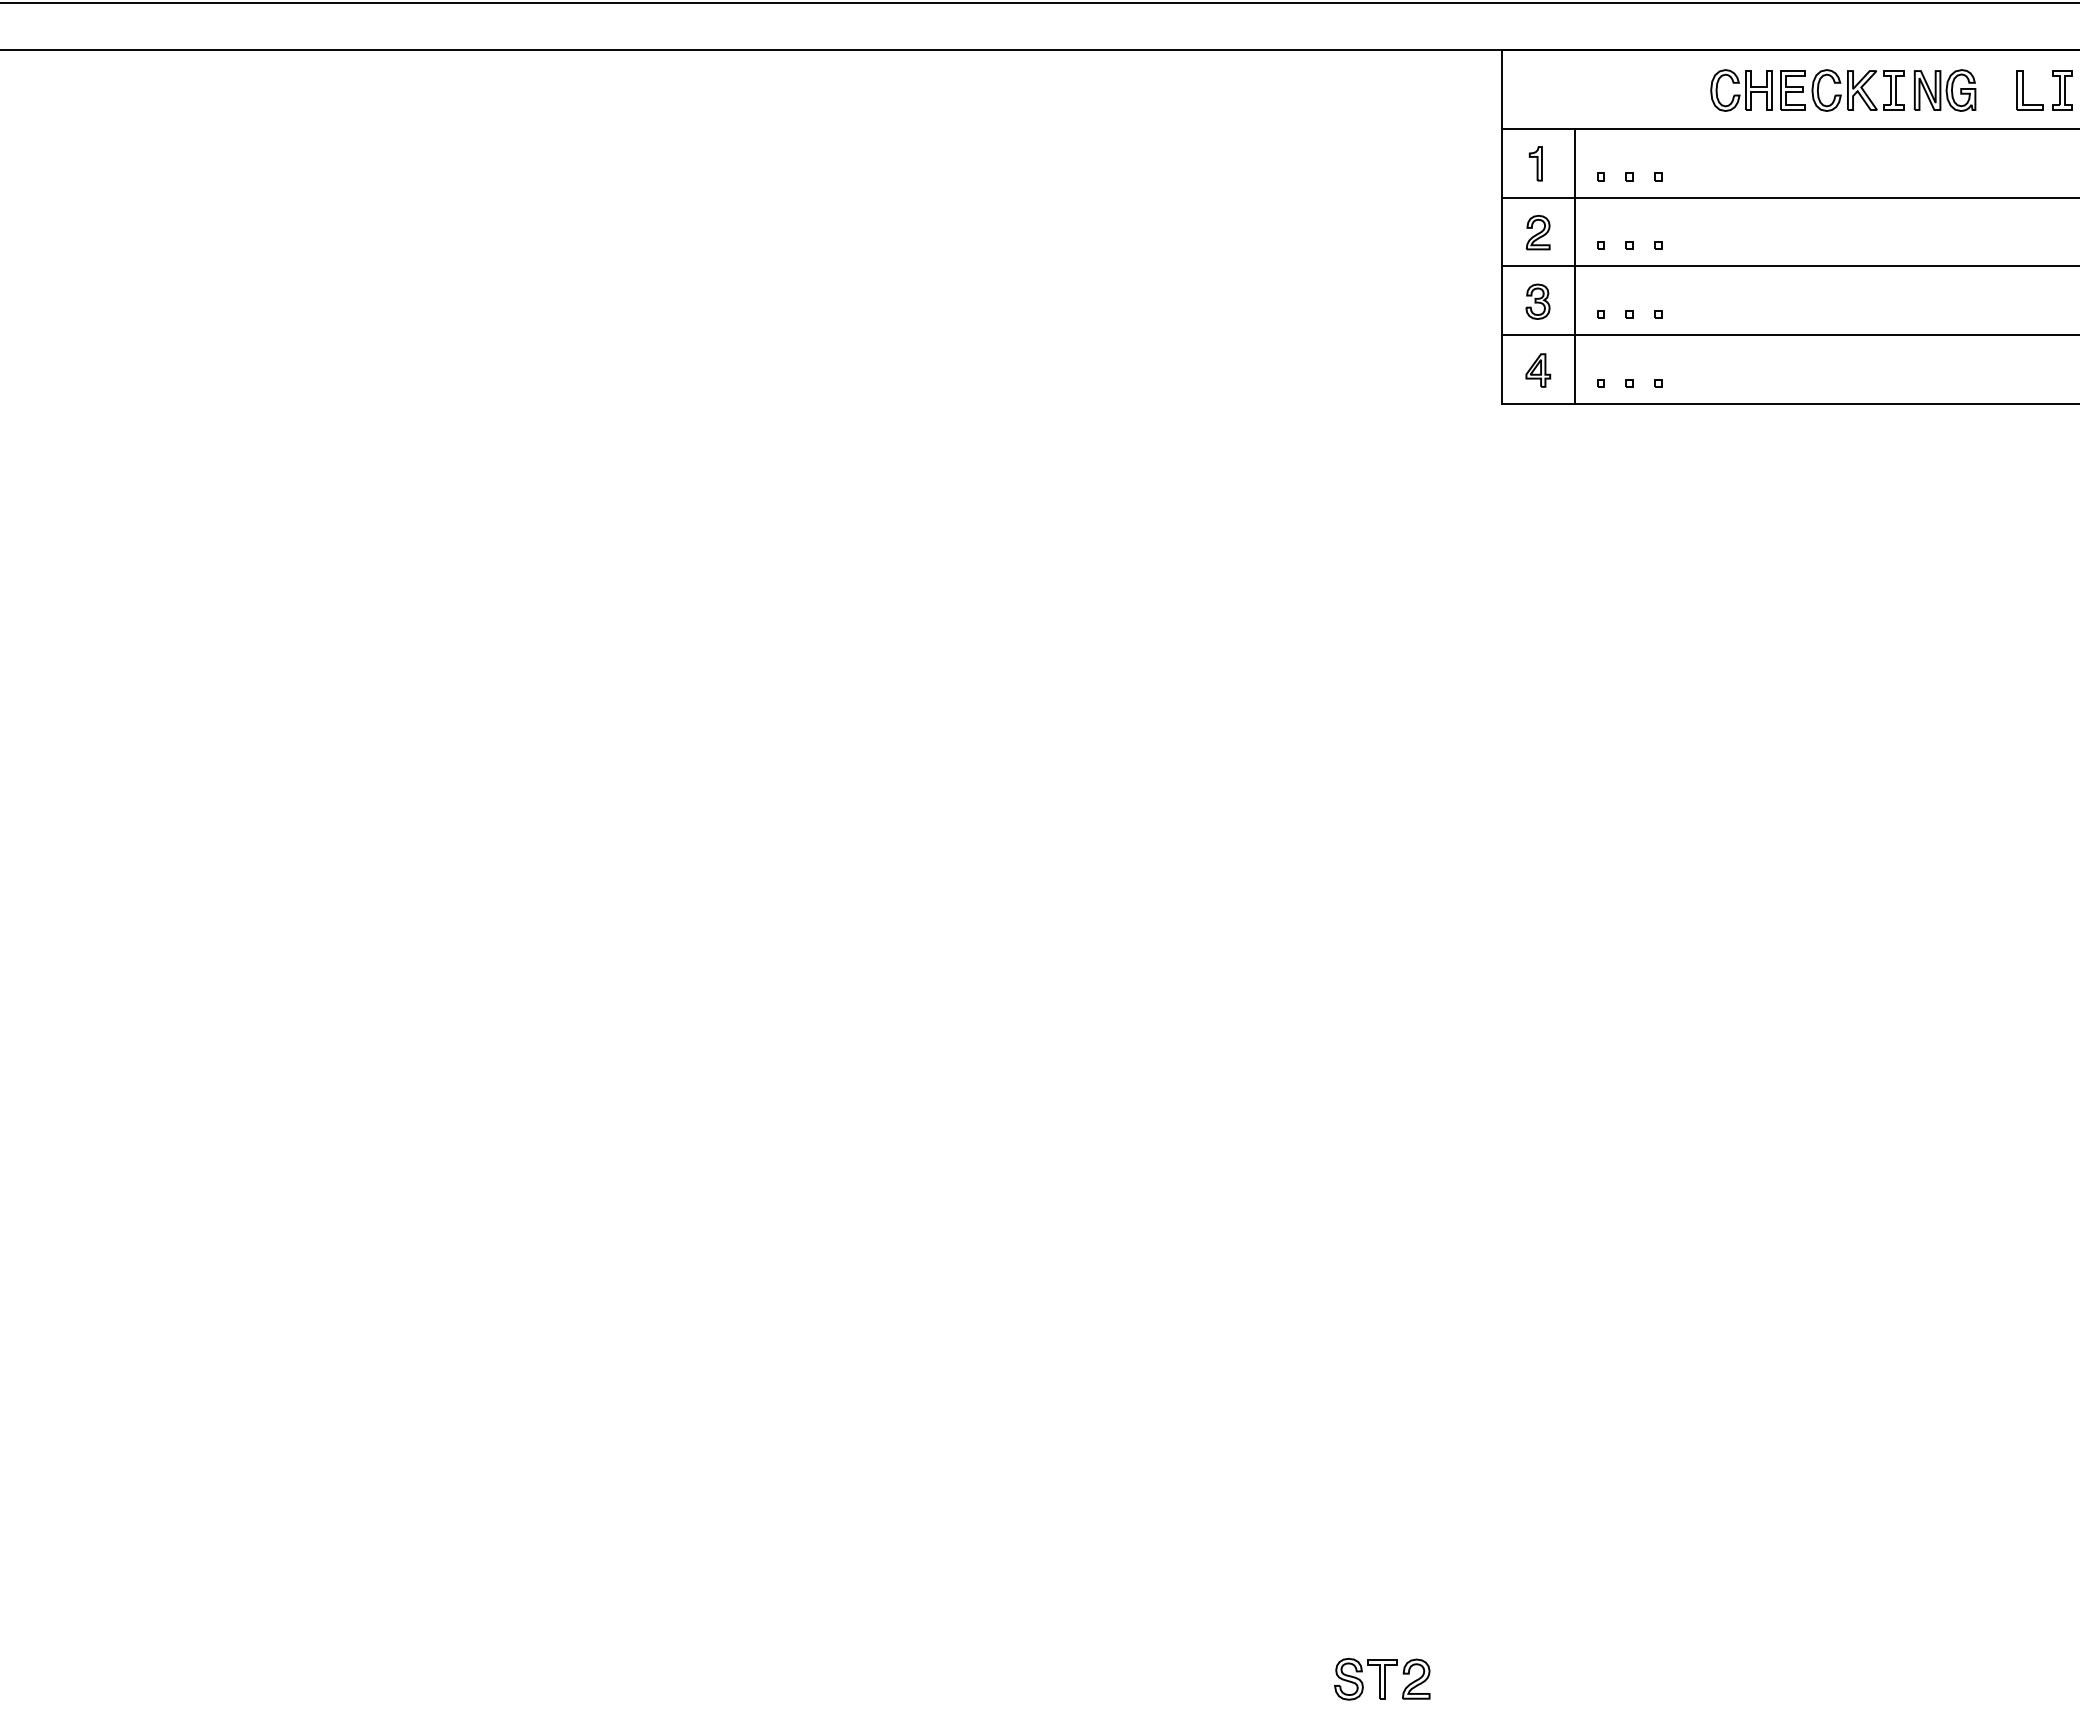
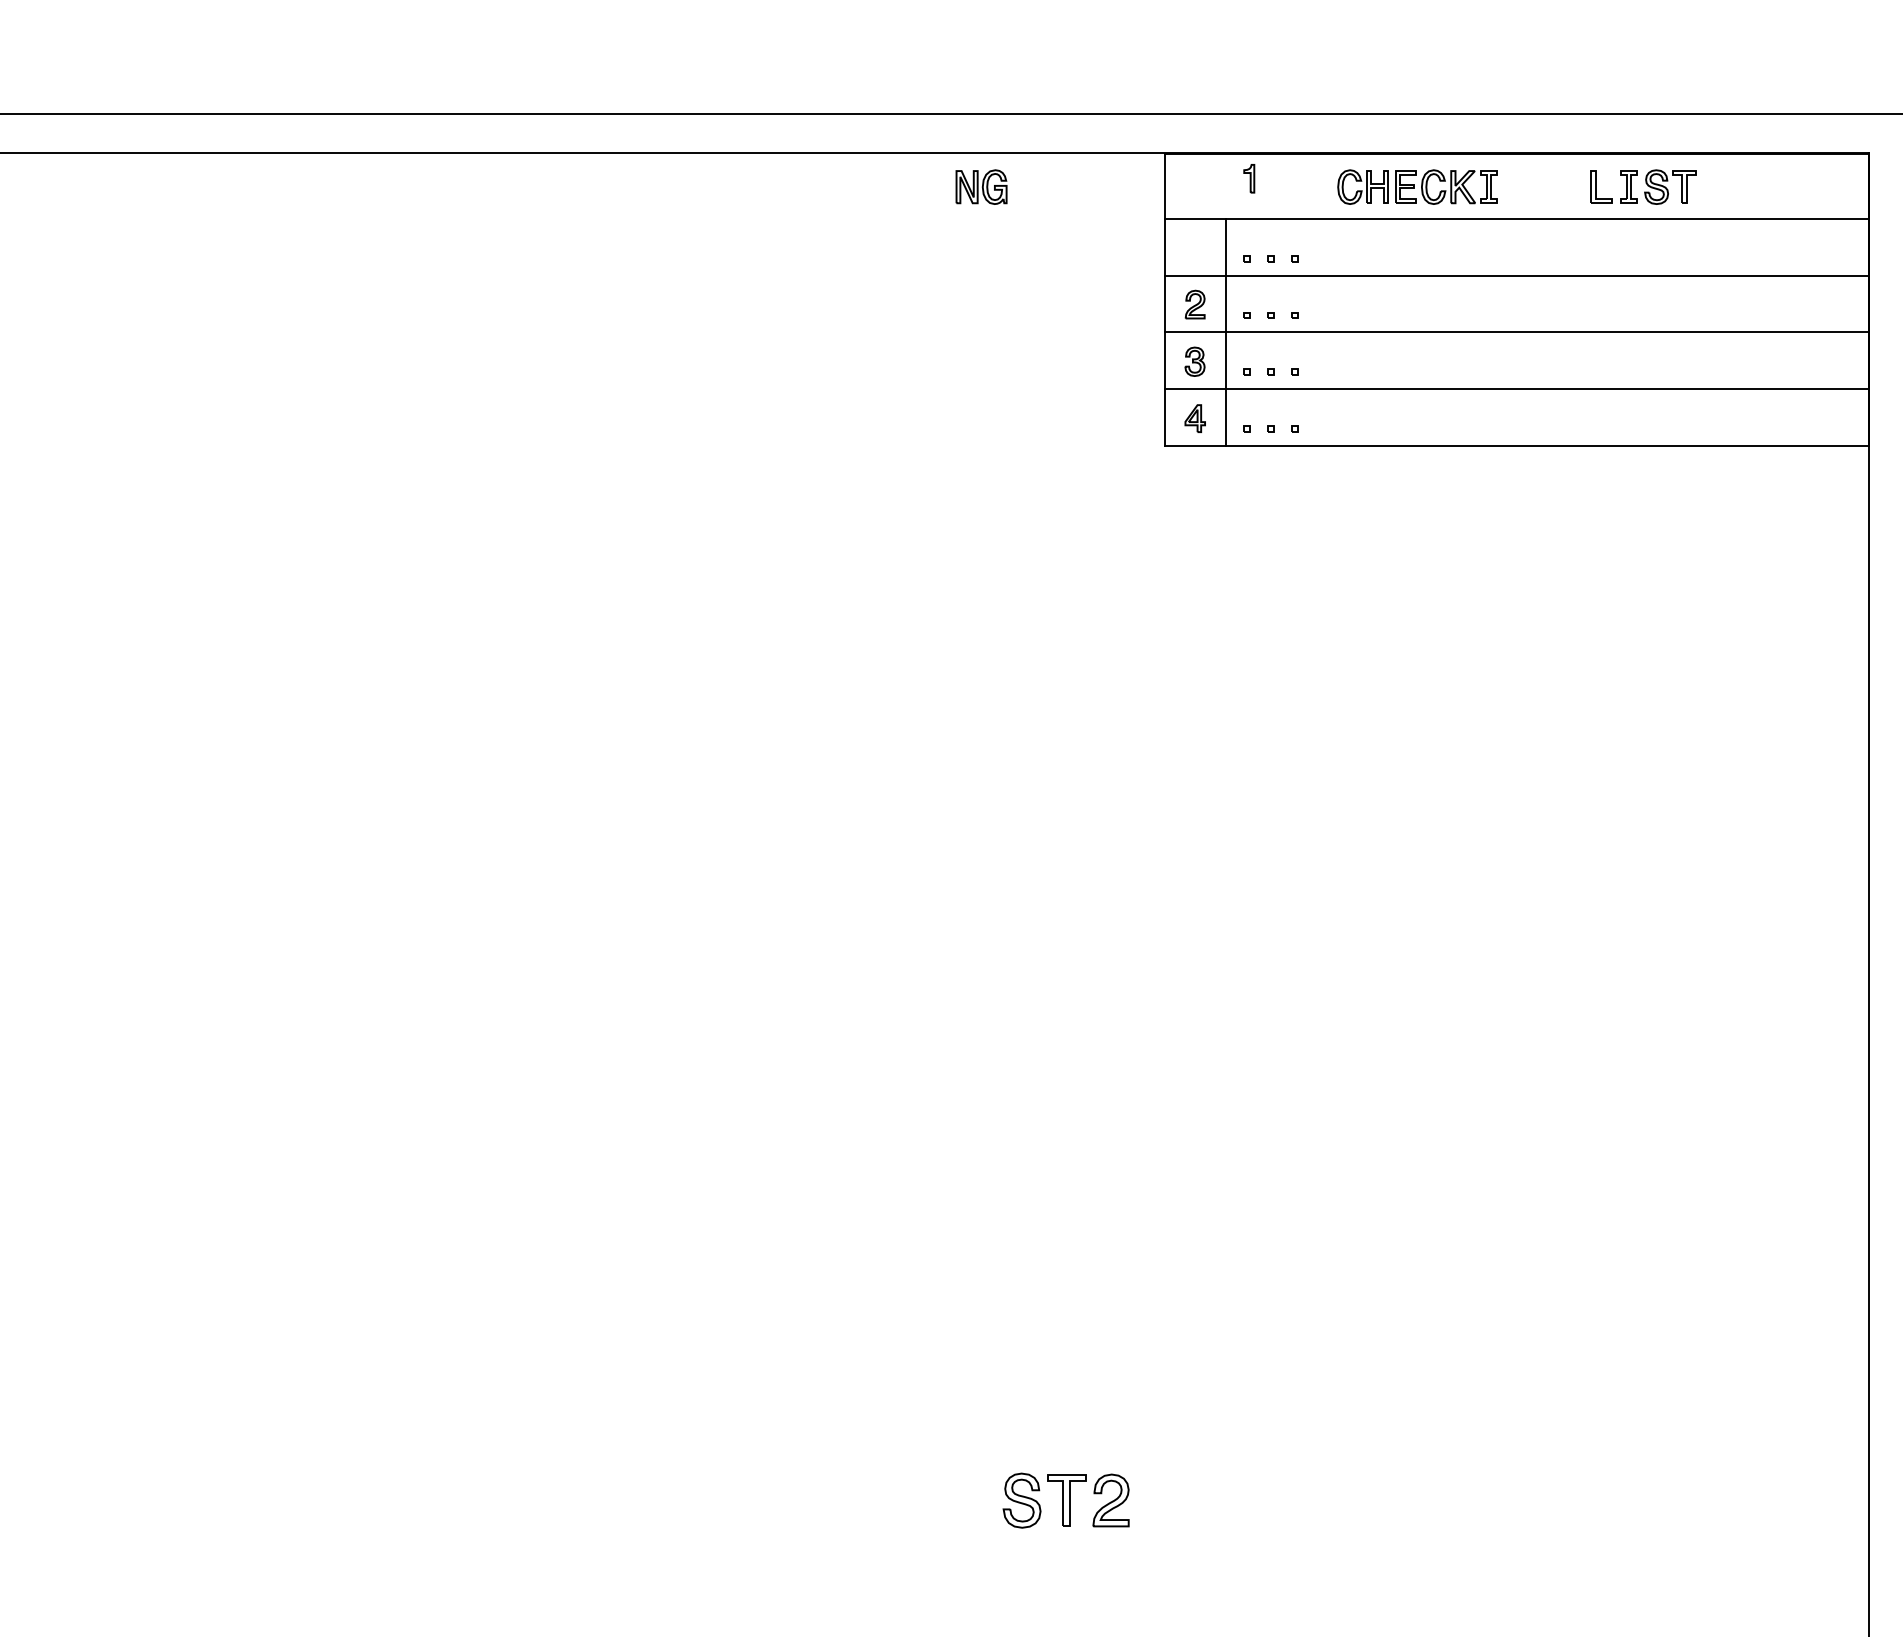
part: (1945, 89) -> (981, 186), moved
part: (1536, 163) -> (1249, 178), moved
part: (1382, 1679) -> (1066, 1500), size x1.6

